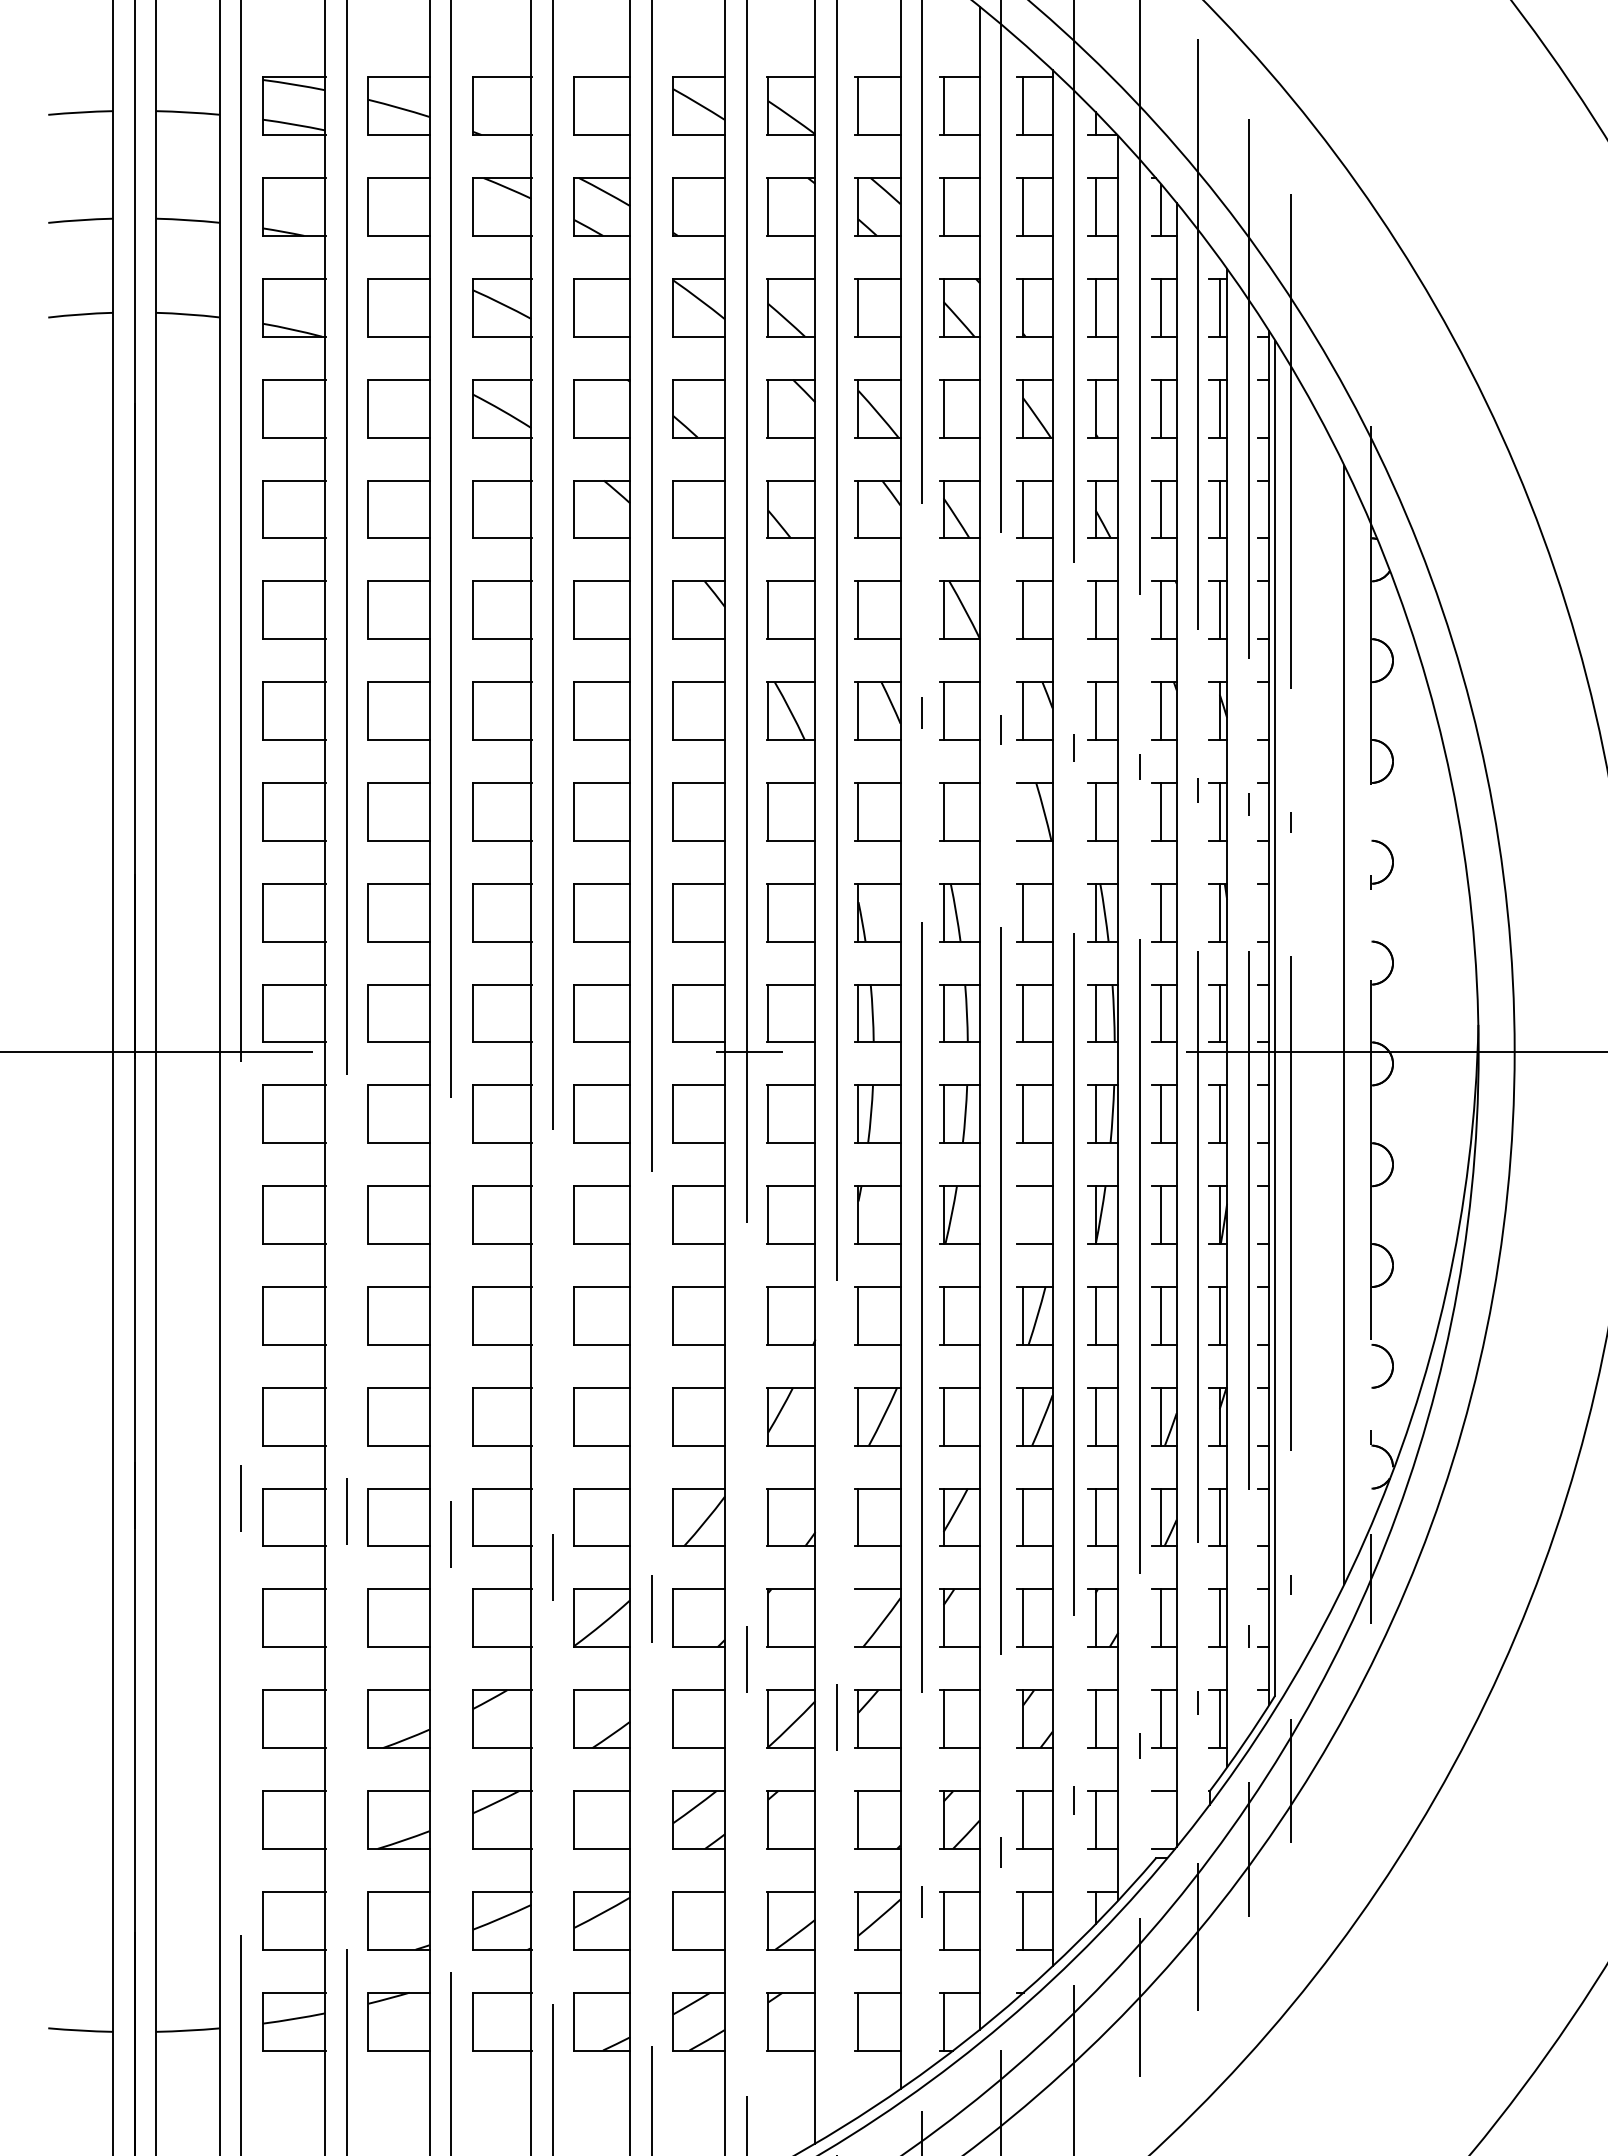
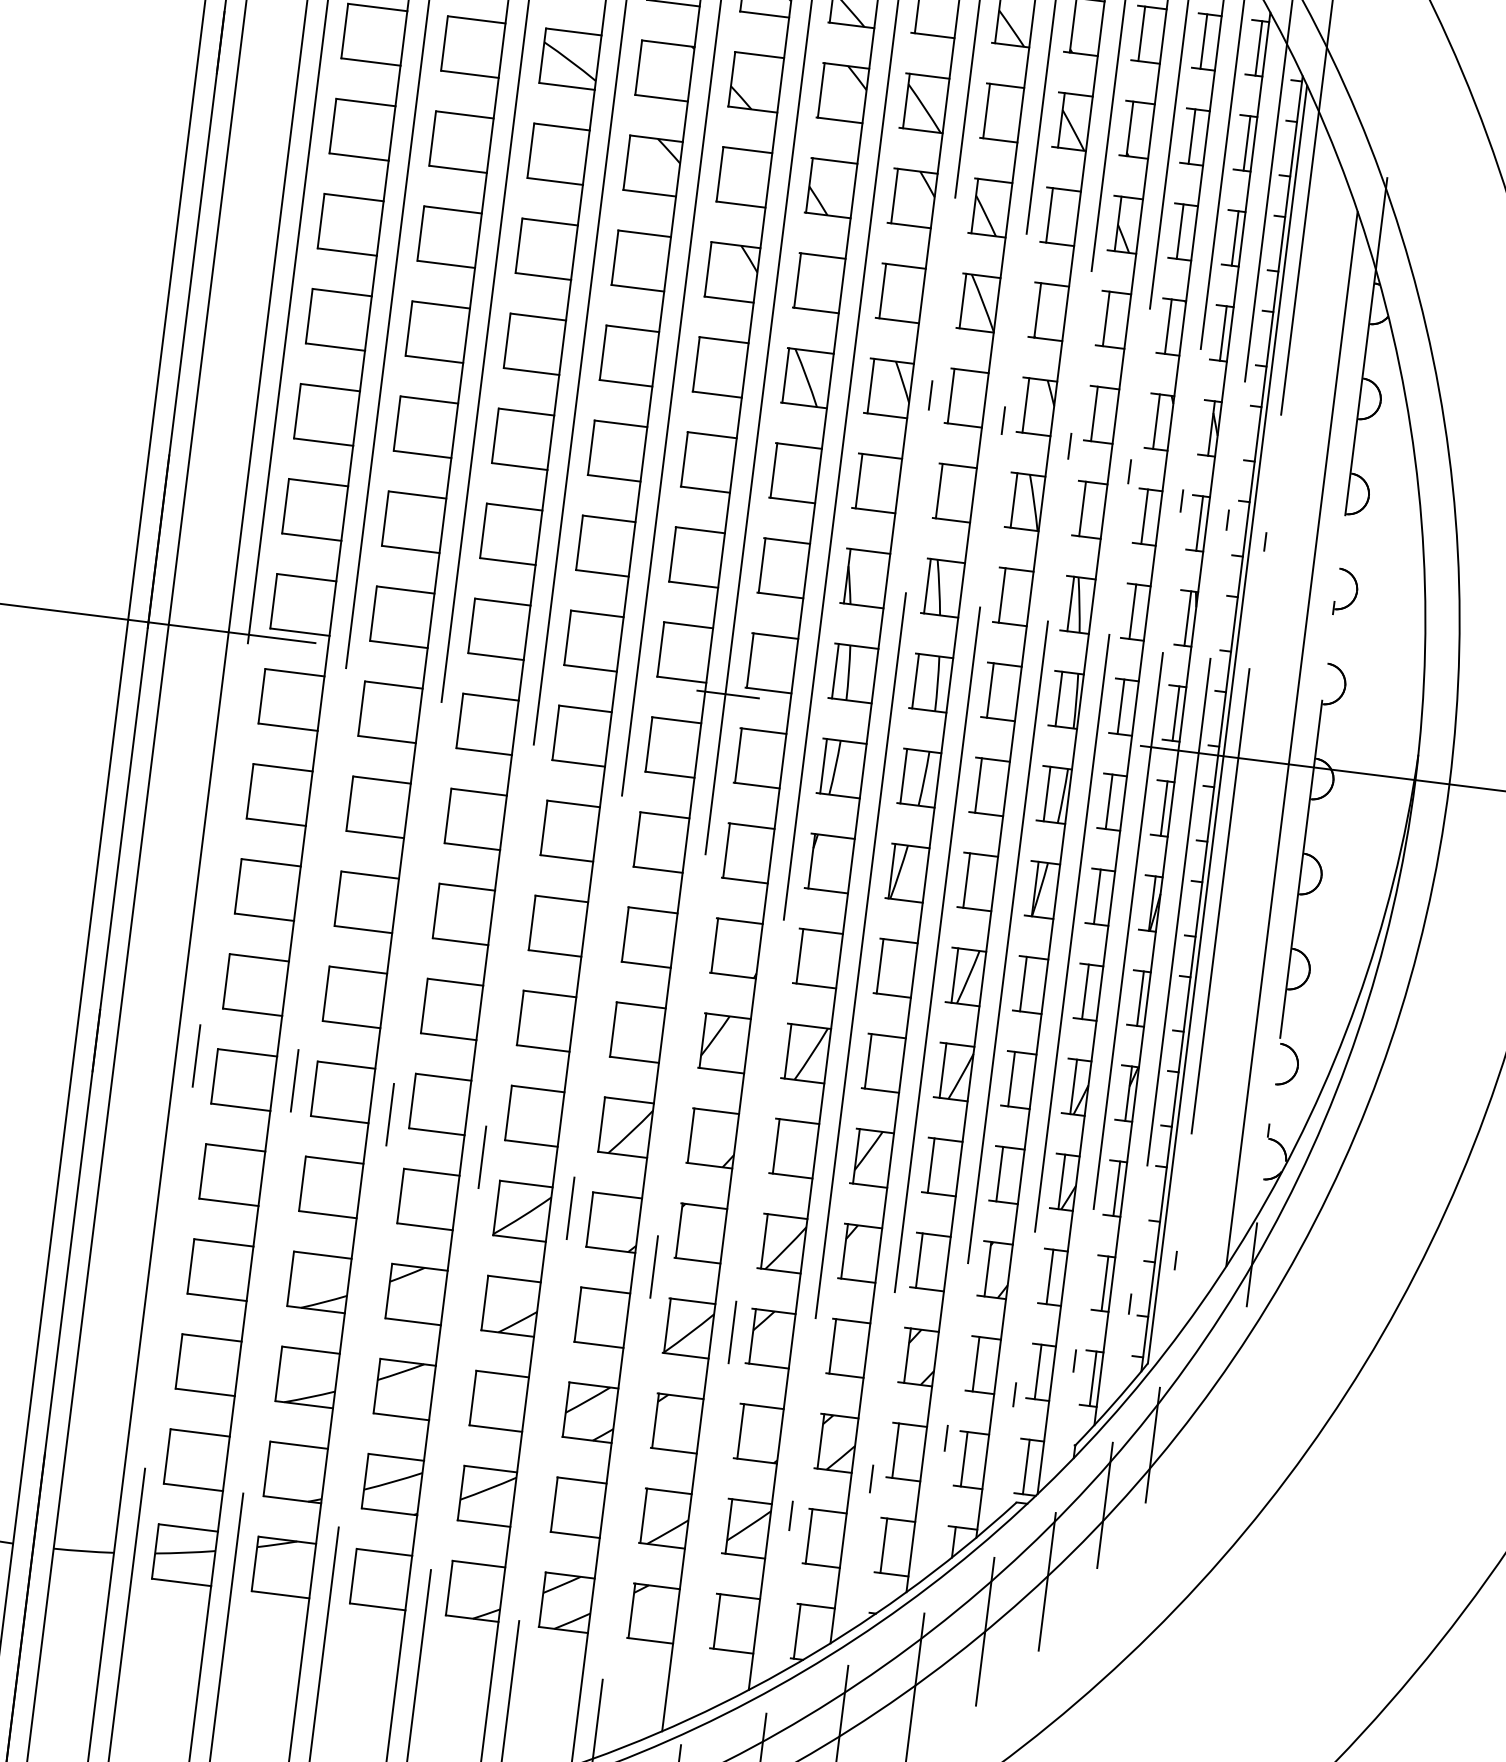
line: (1022, 811) -> (1013, 500), added
line: (1022, 1215) -> (966, 880), added
line: (858, 1618) -> (764, 1241), added
line: (1161, 1819) -> (1026, 1466), added

